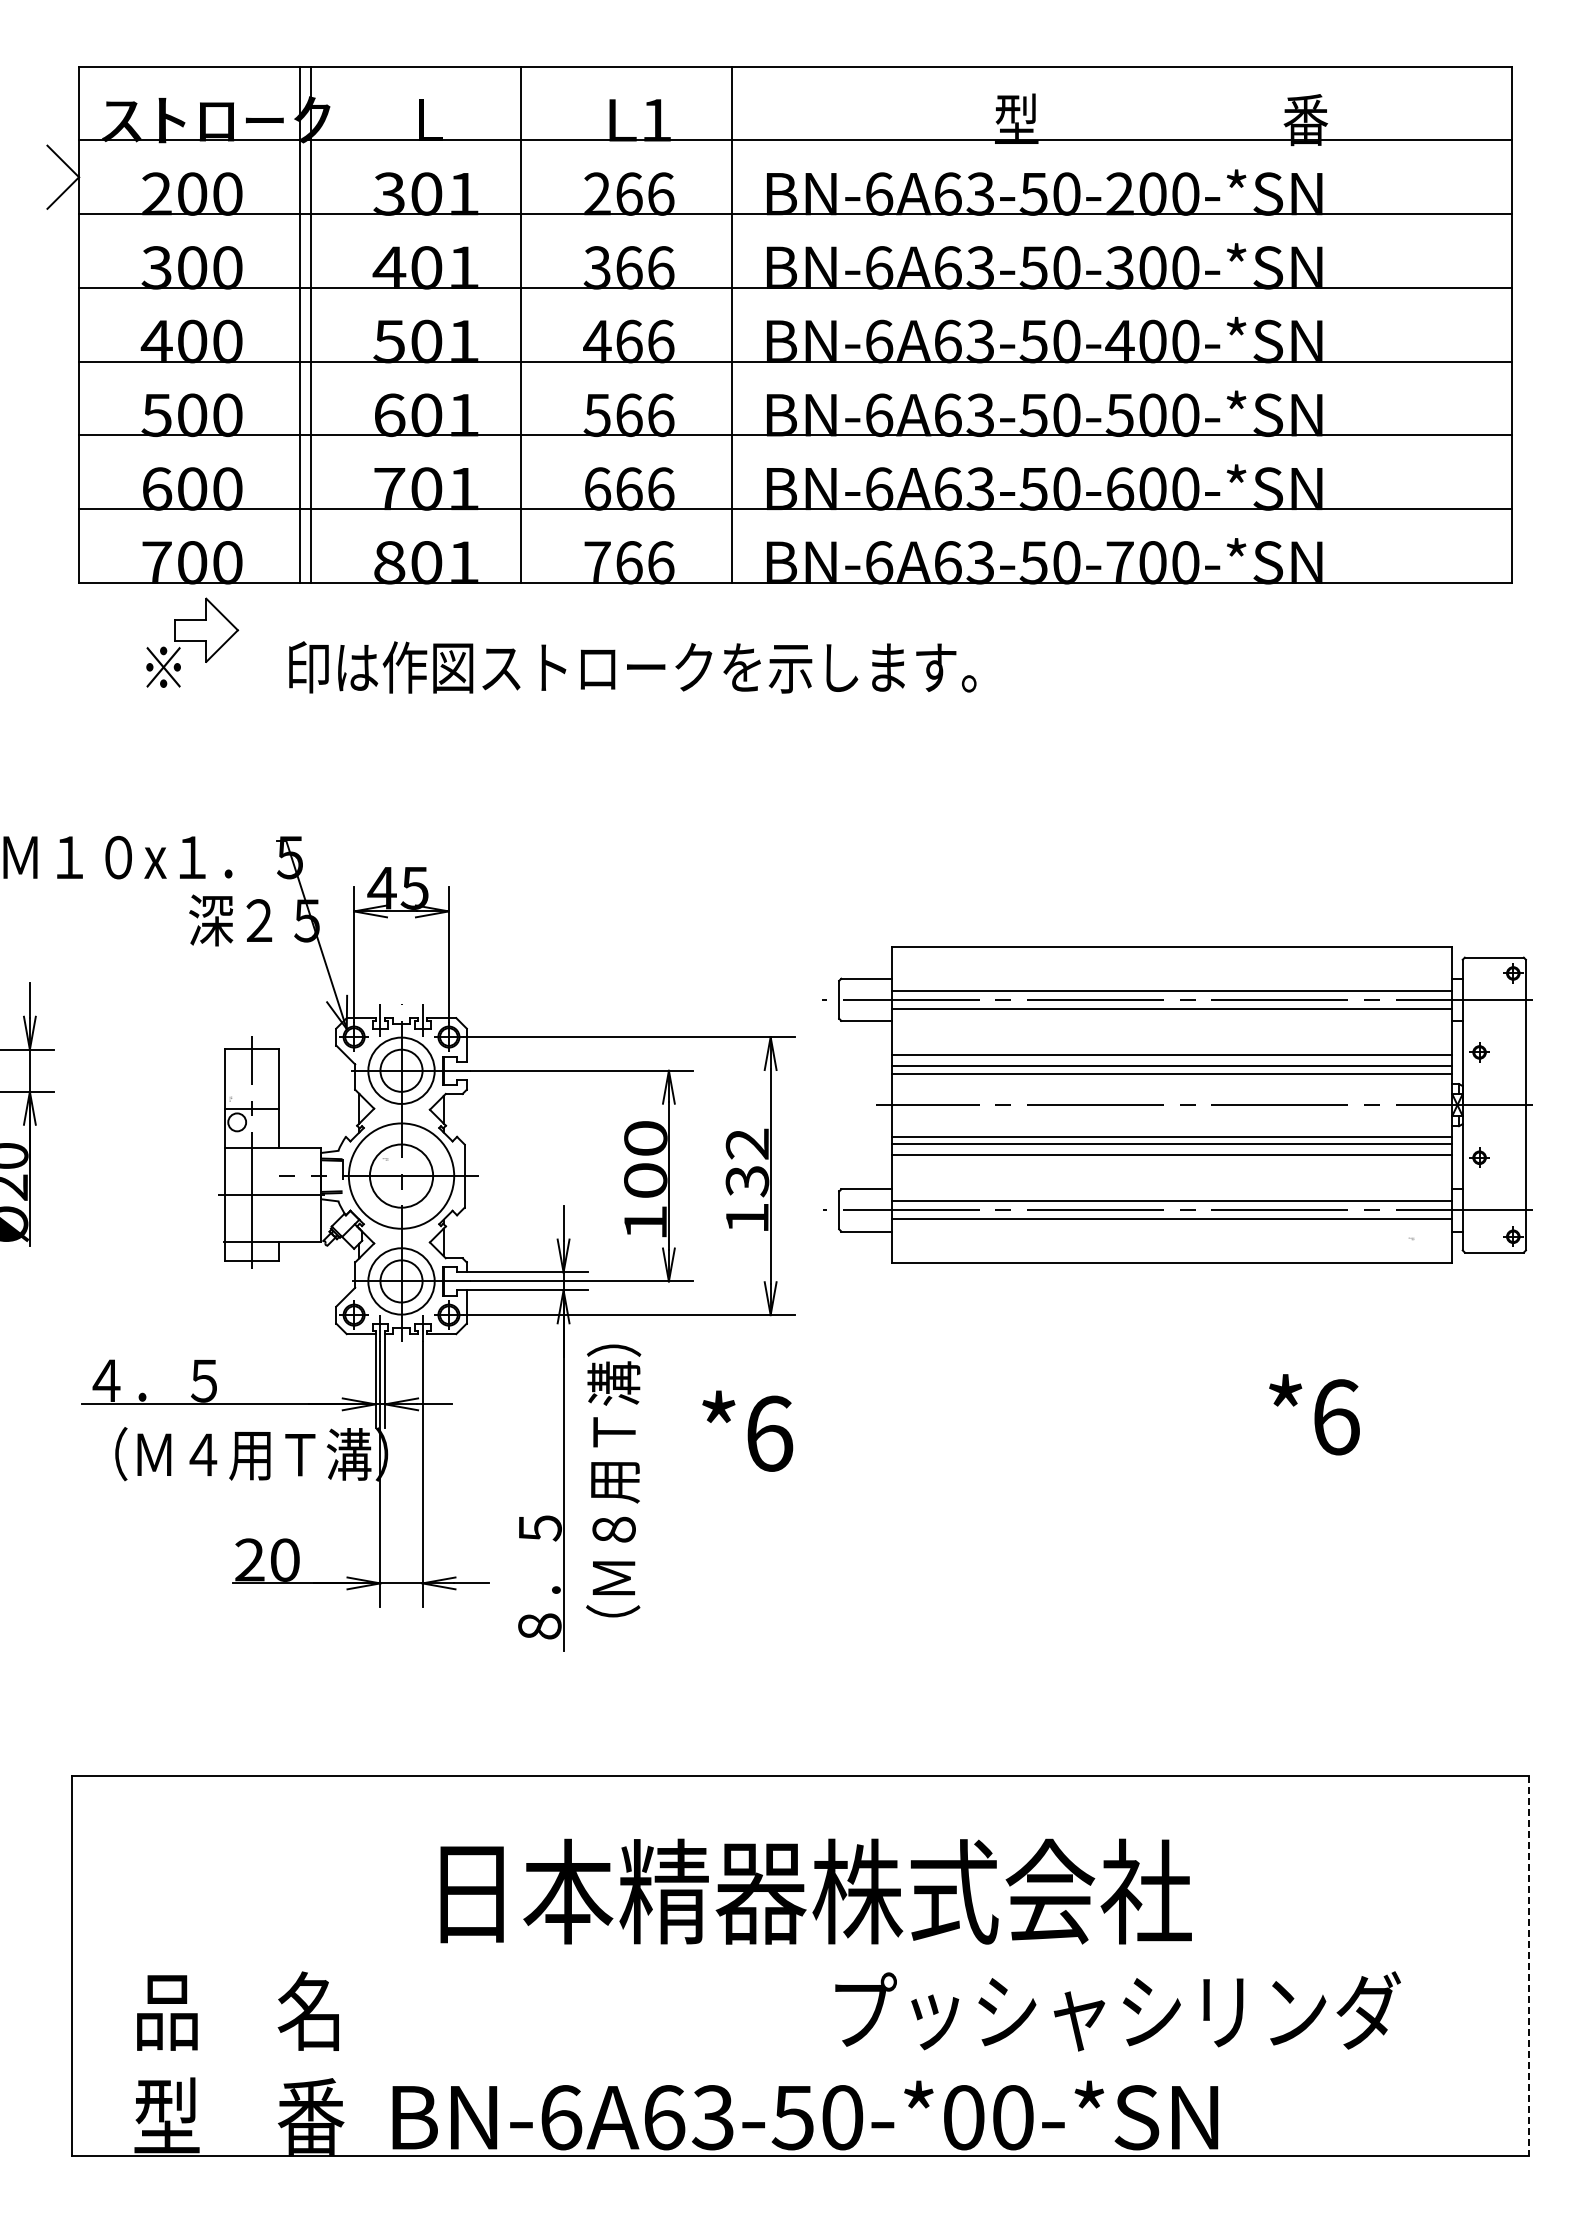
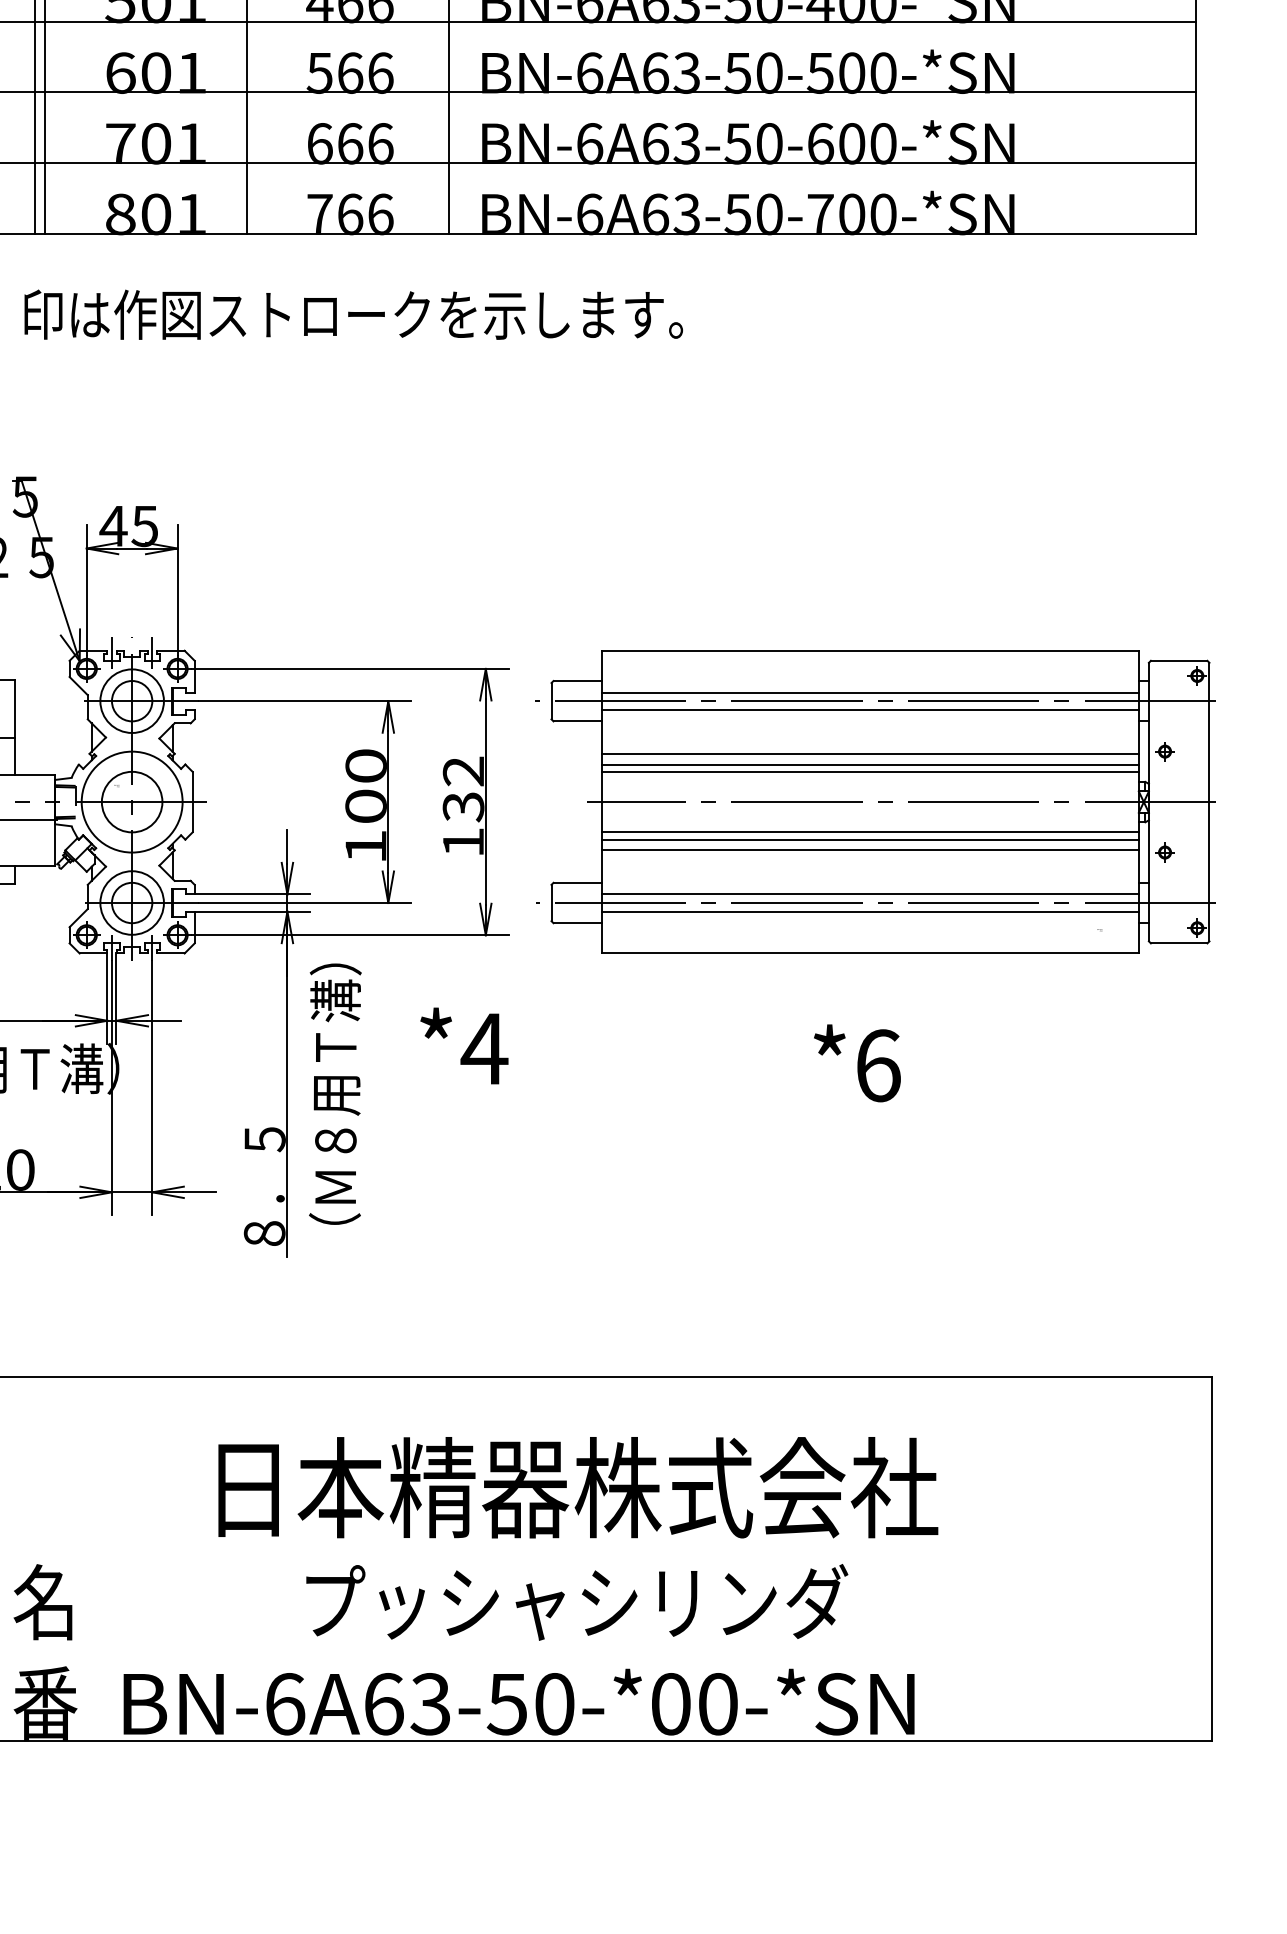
part: (1177, 1104) -> (875, 801), moved
text: (1314, 1414) -> (857, 1063), moved
text: (769, 1433) -> (484, 1048), *6 -> *4
text: (815, 1891) -> (577, 1487), moved
line: (1528, 1966) -> (1211, 1559), dashed -> solid
text: (1117, 2011) -> (576, 1602), moved

